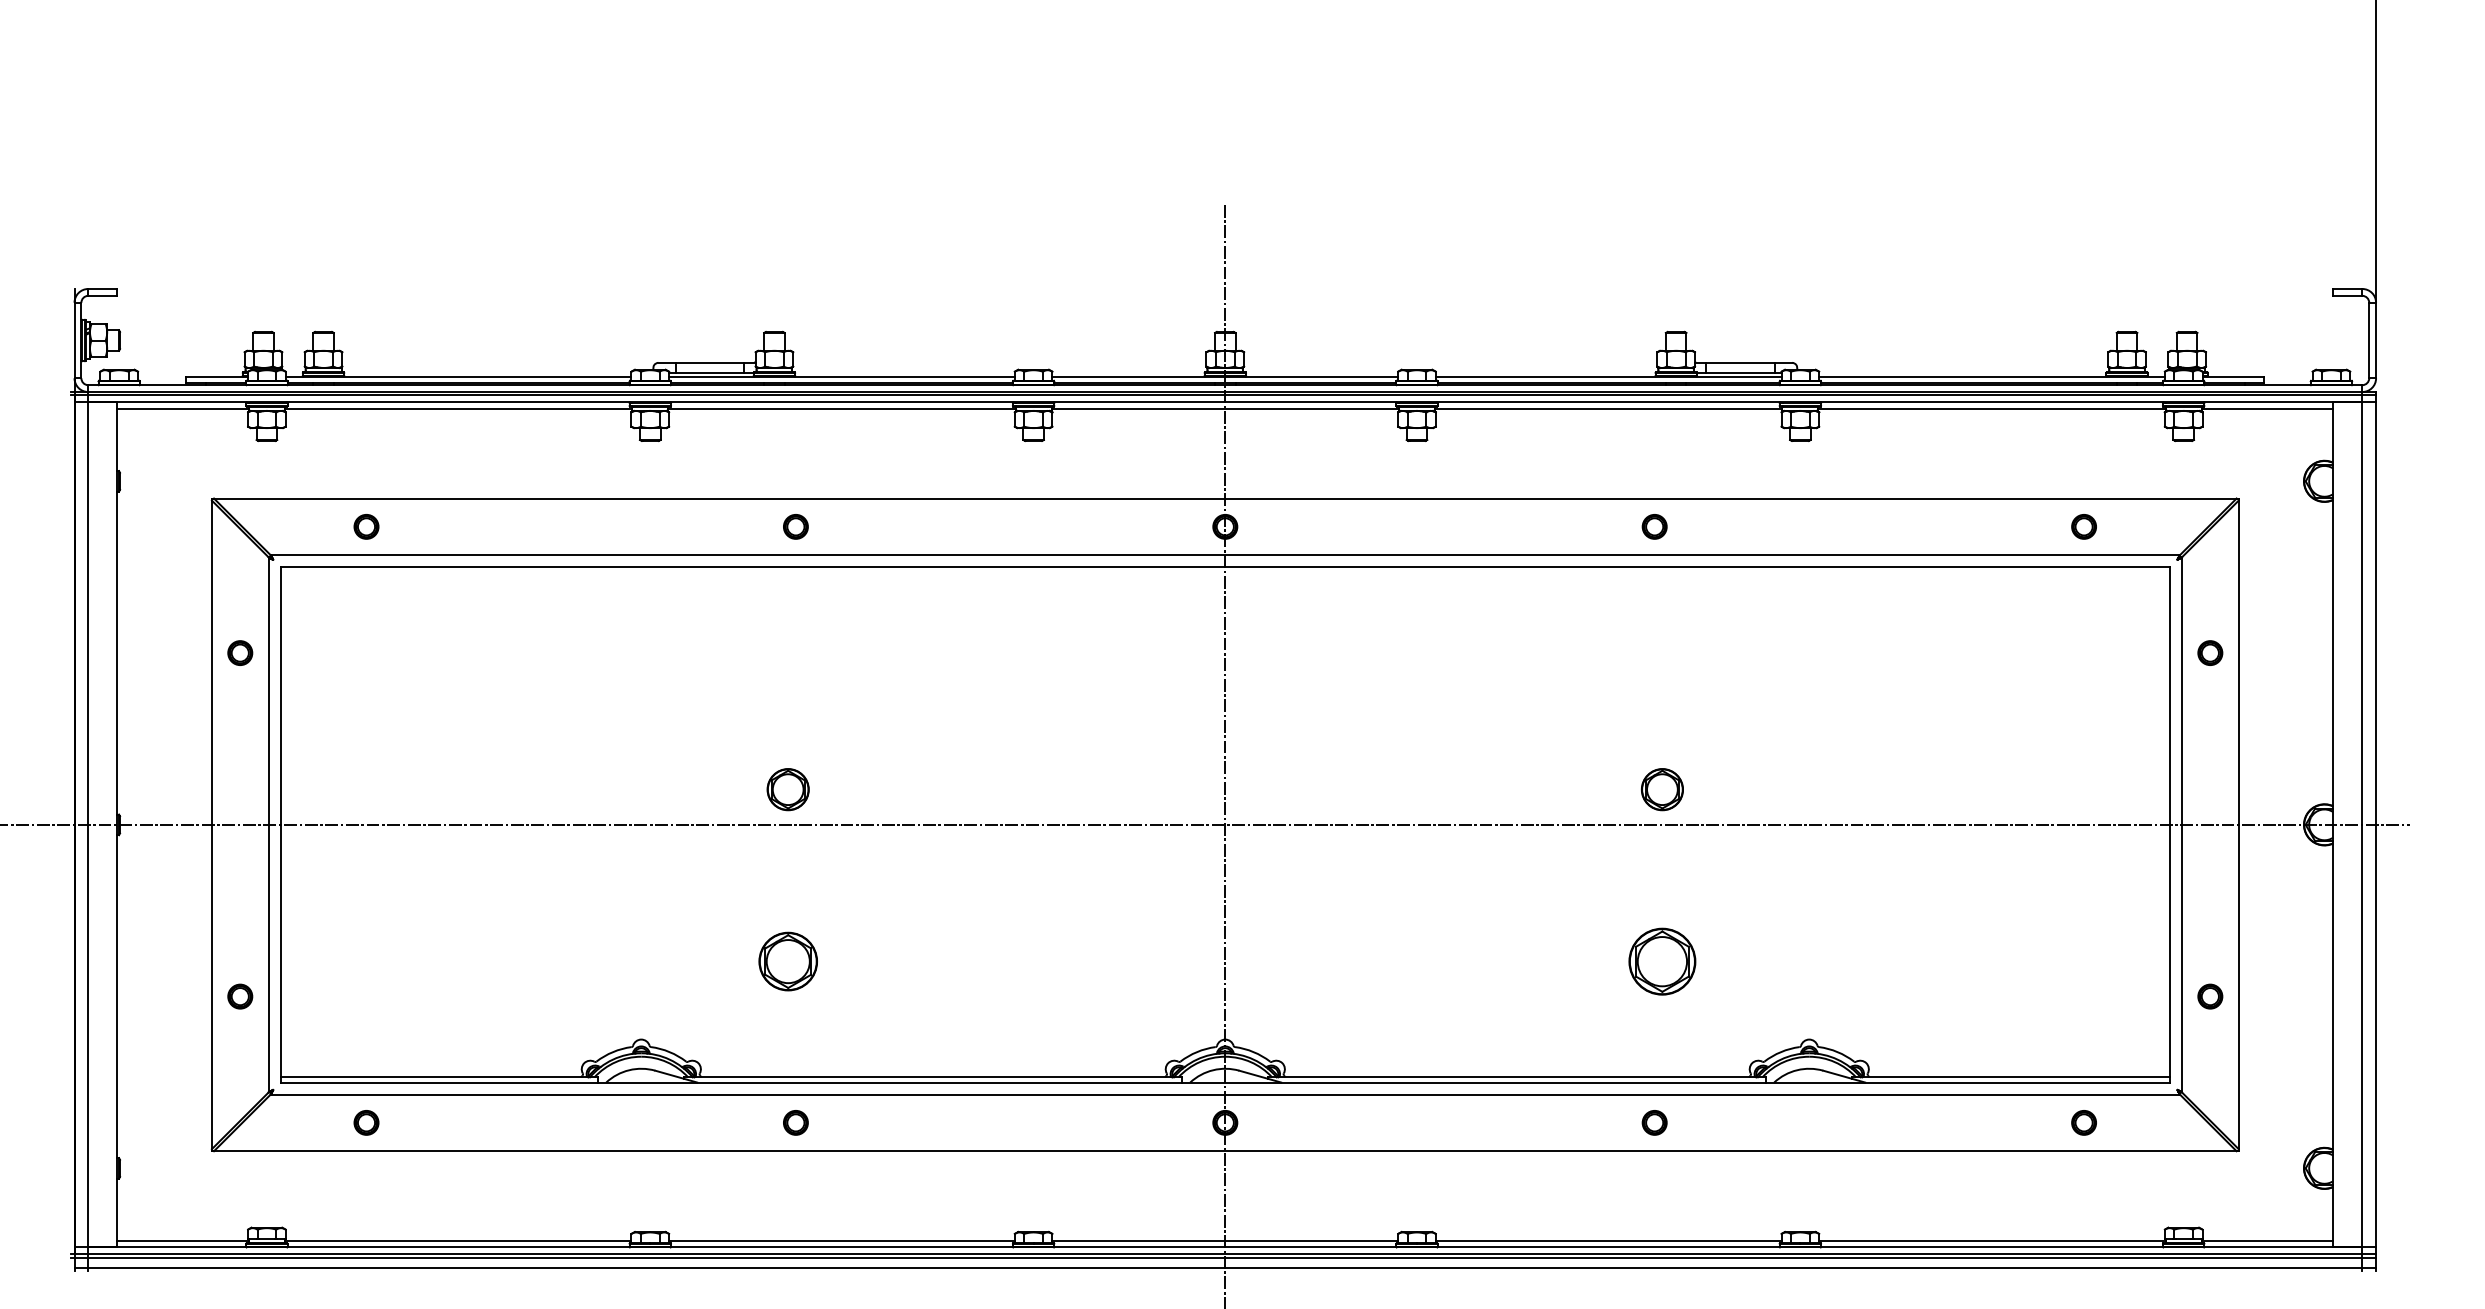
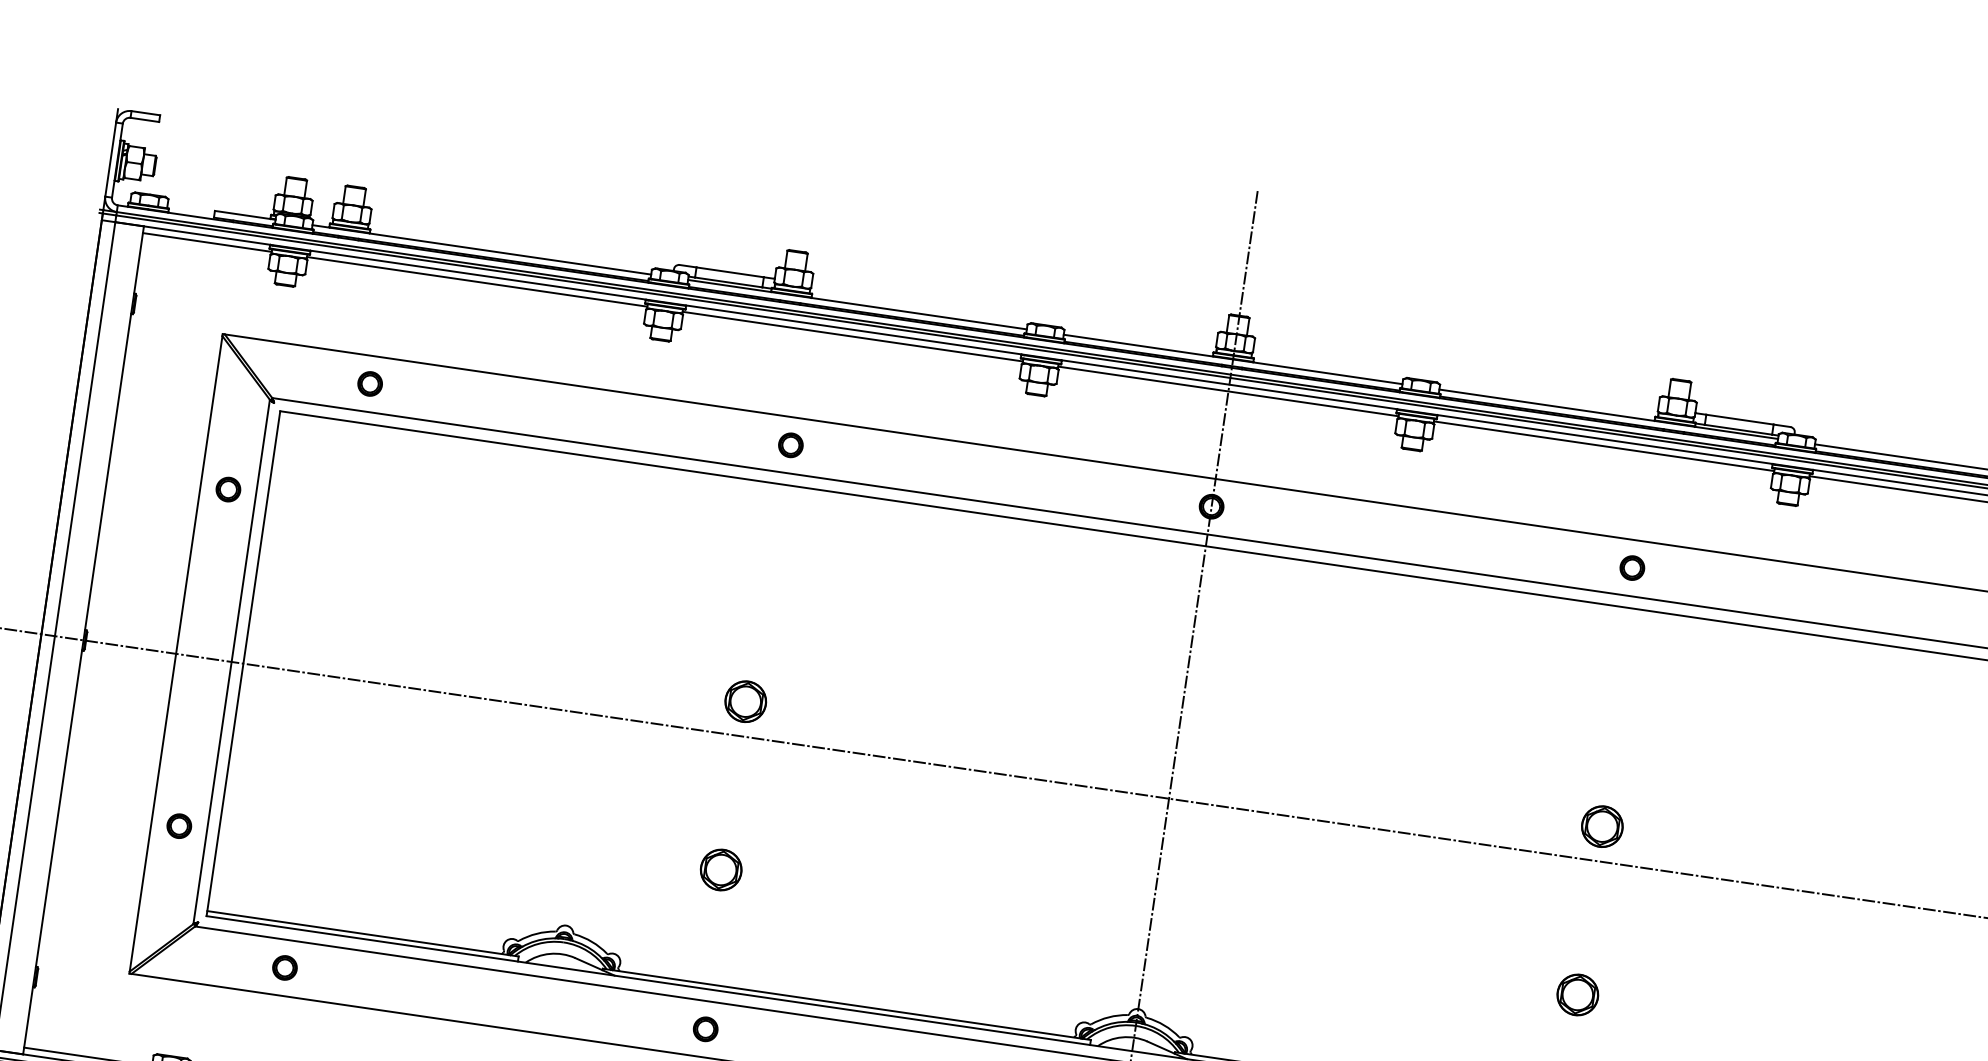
part: (787, 960) -> (720, 869), size x0.71
part: (1662, 960) -> (1578, 994), size x0.62

